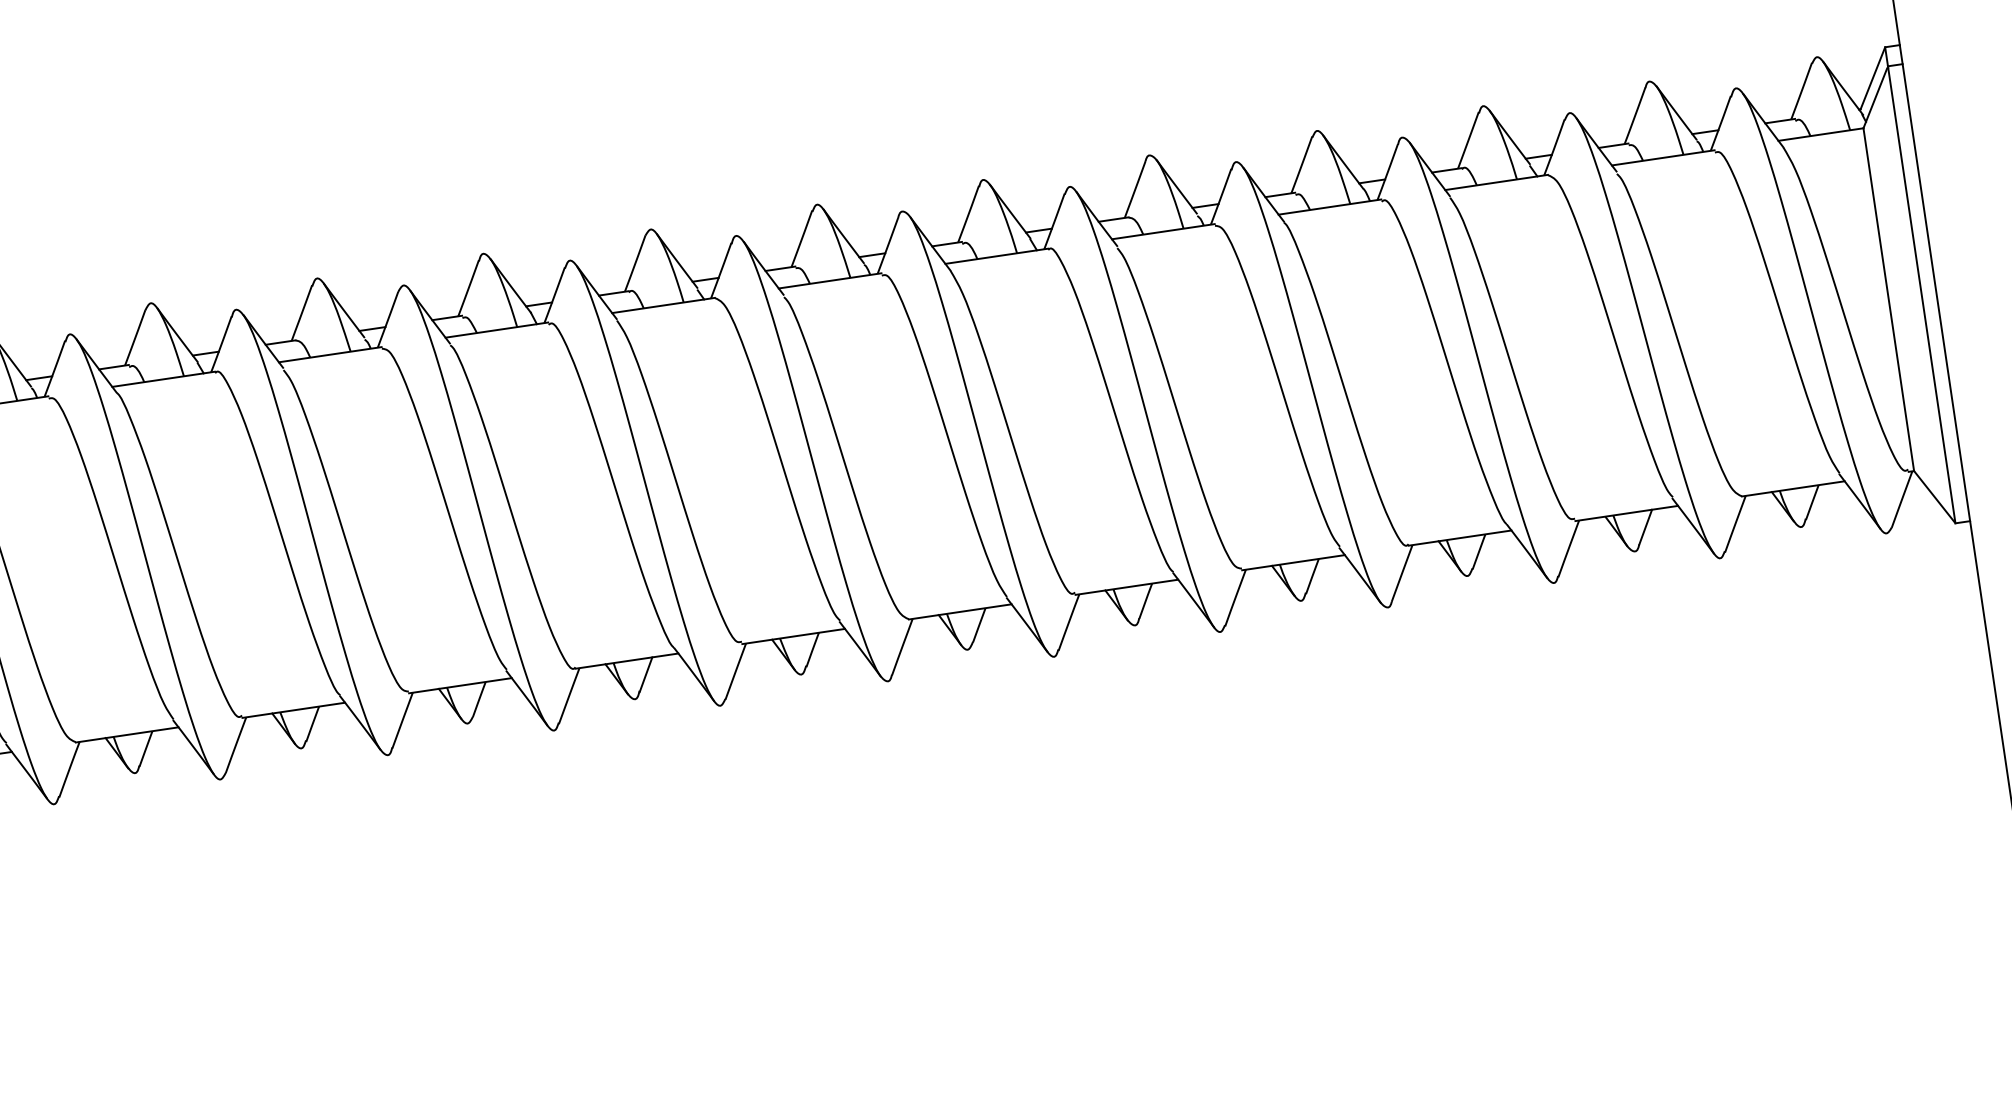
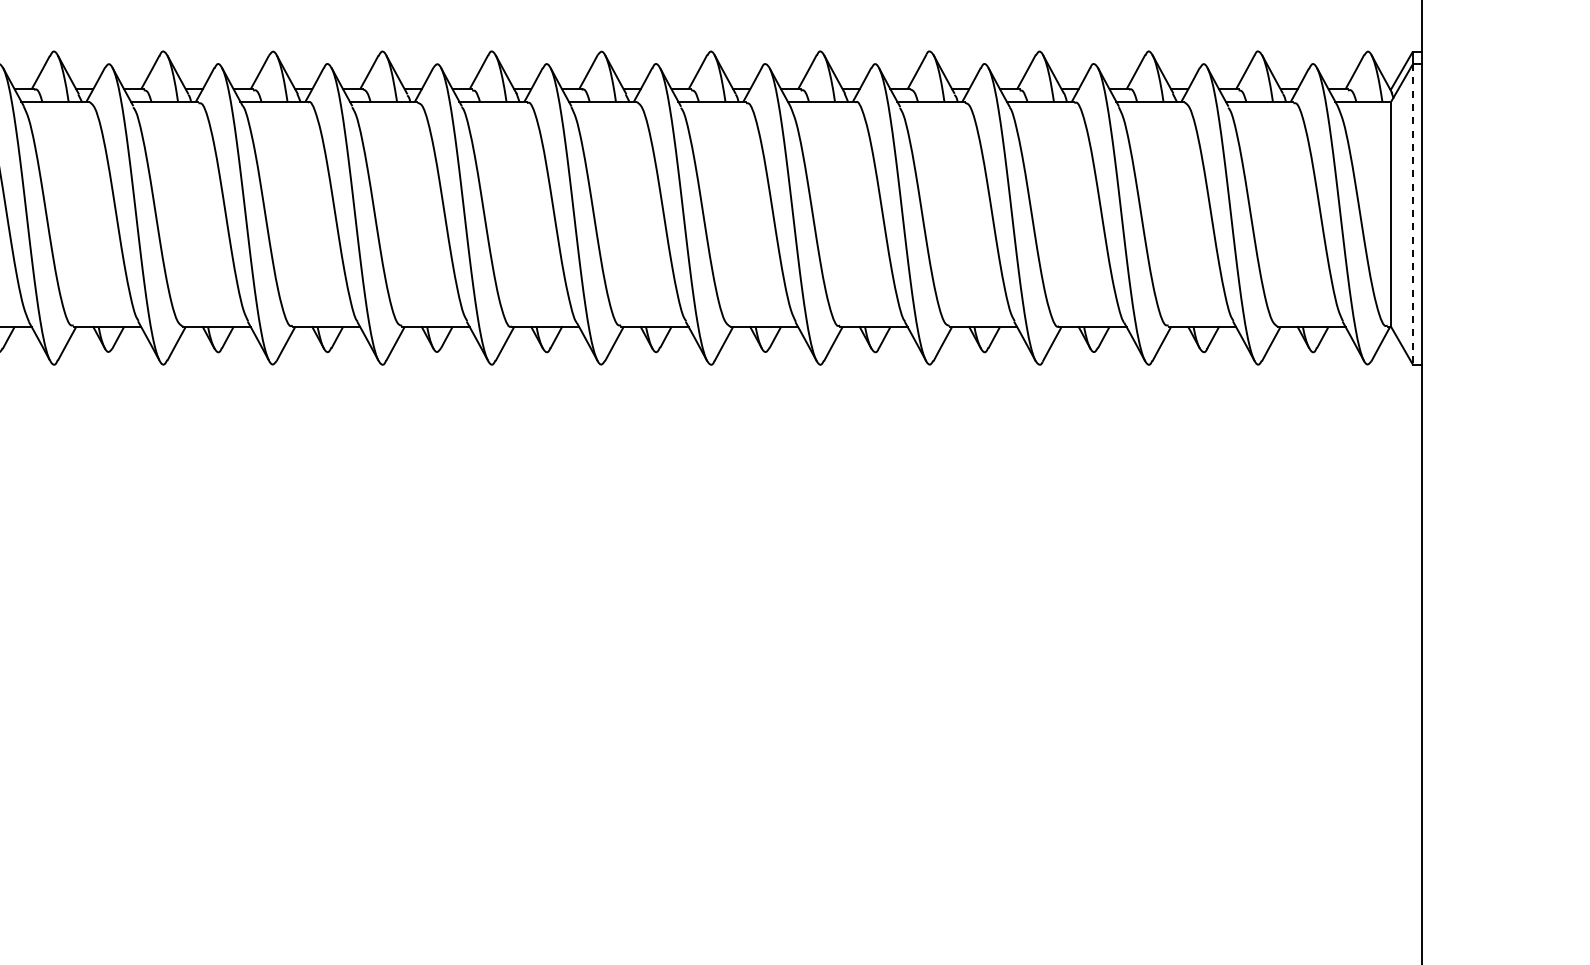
line: (1921, 295) -> (1412, 214), solid -> dashed

